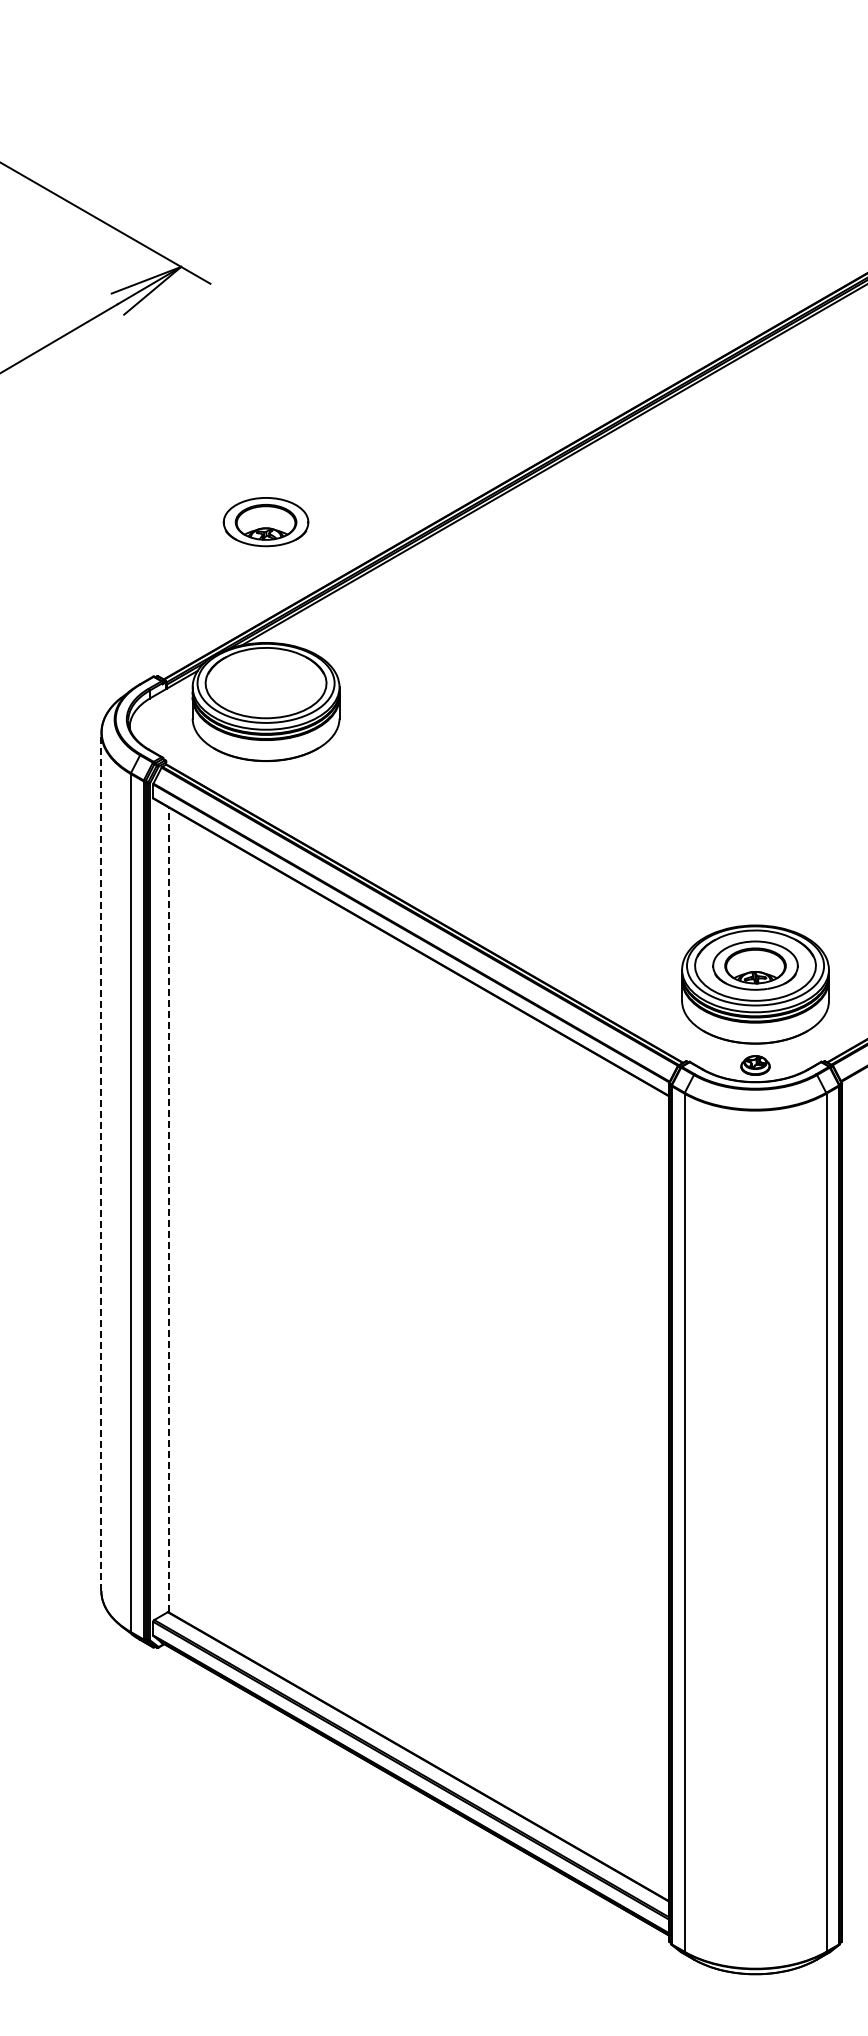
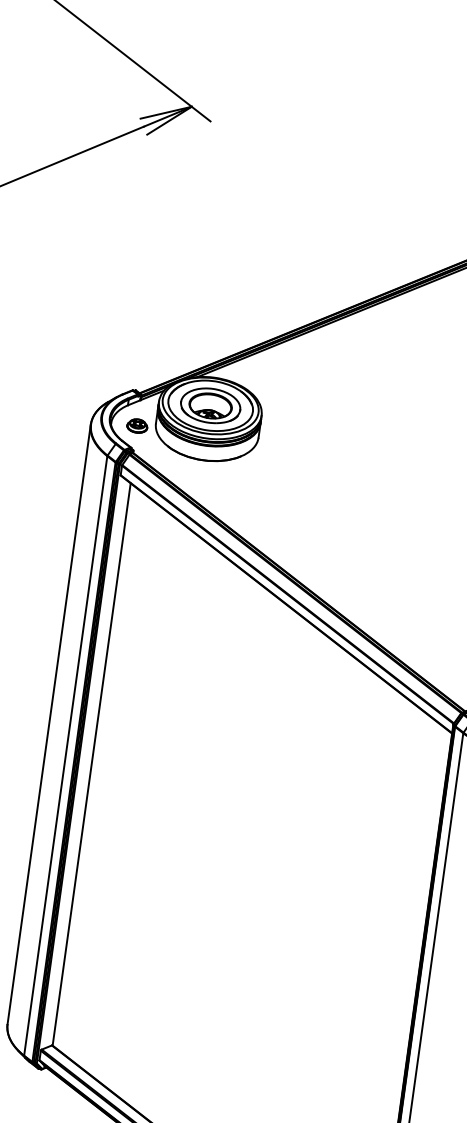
part: (265, 522) -> (210, 406), moved
part: (167, 725) -> (137, 425), added
line: (101, 1161) -> (49, 724), dashed -> solid
line: (168, 1209) -> (91, 764), dashed -> solid

